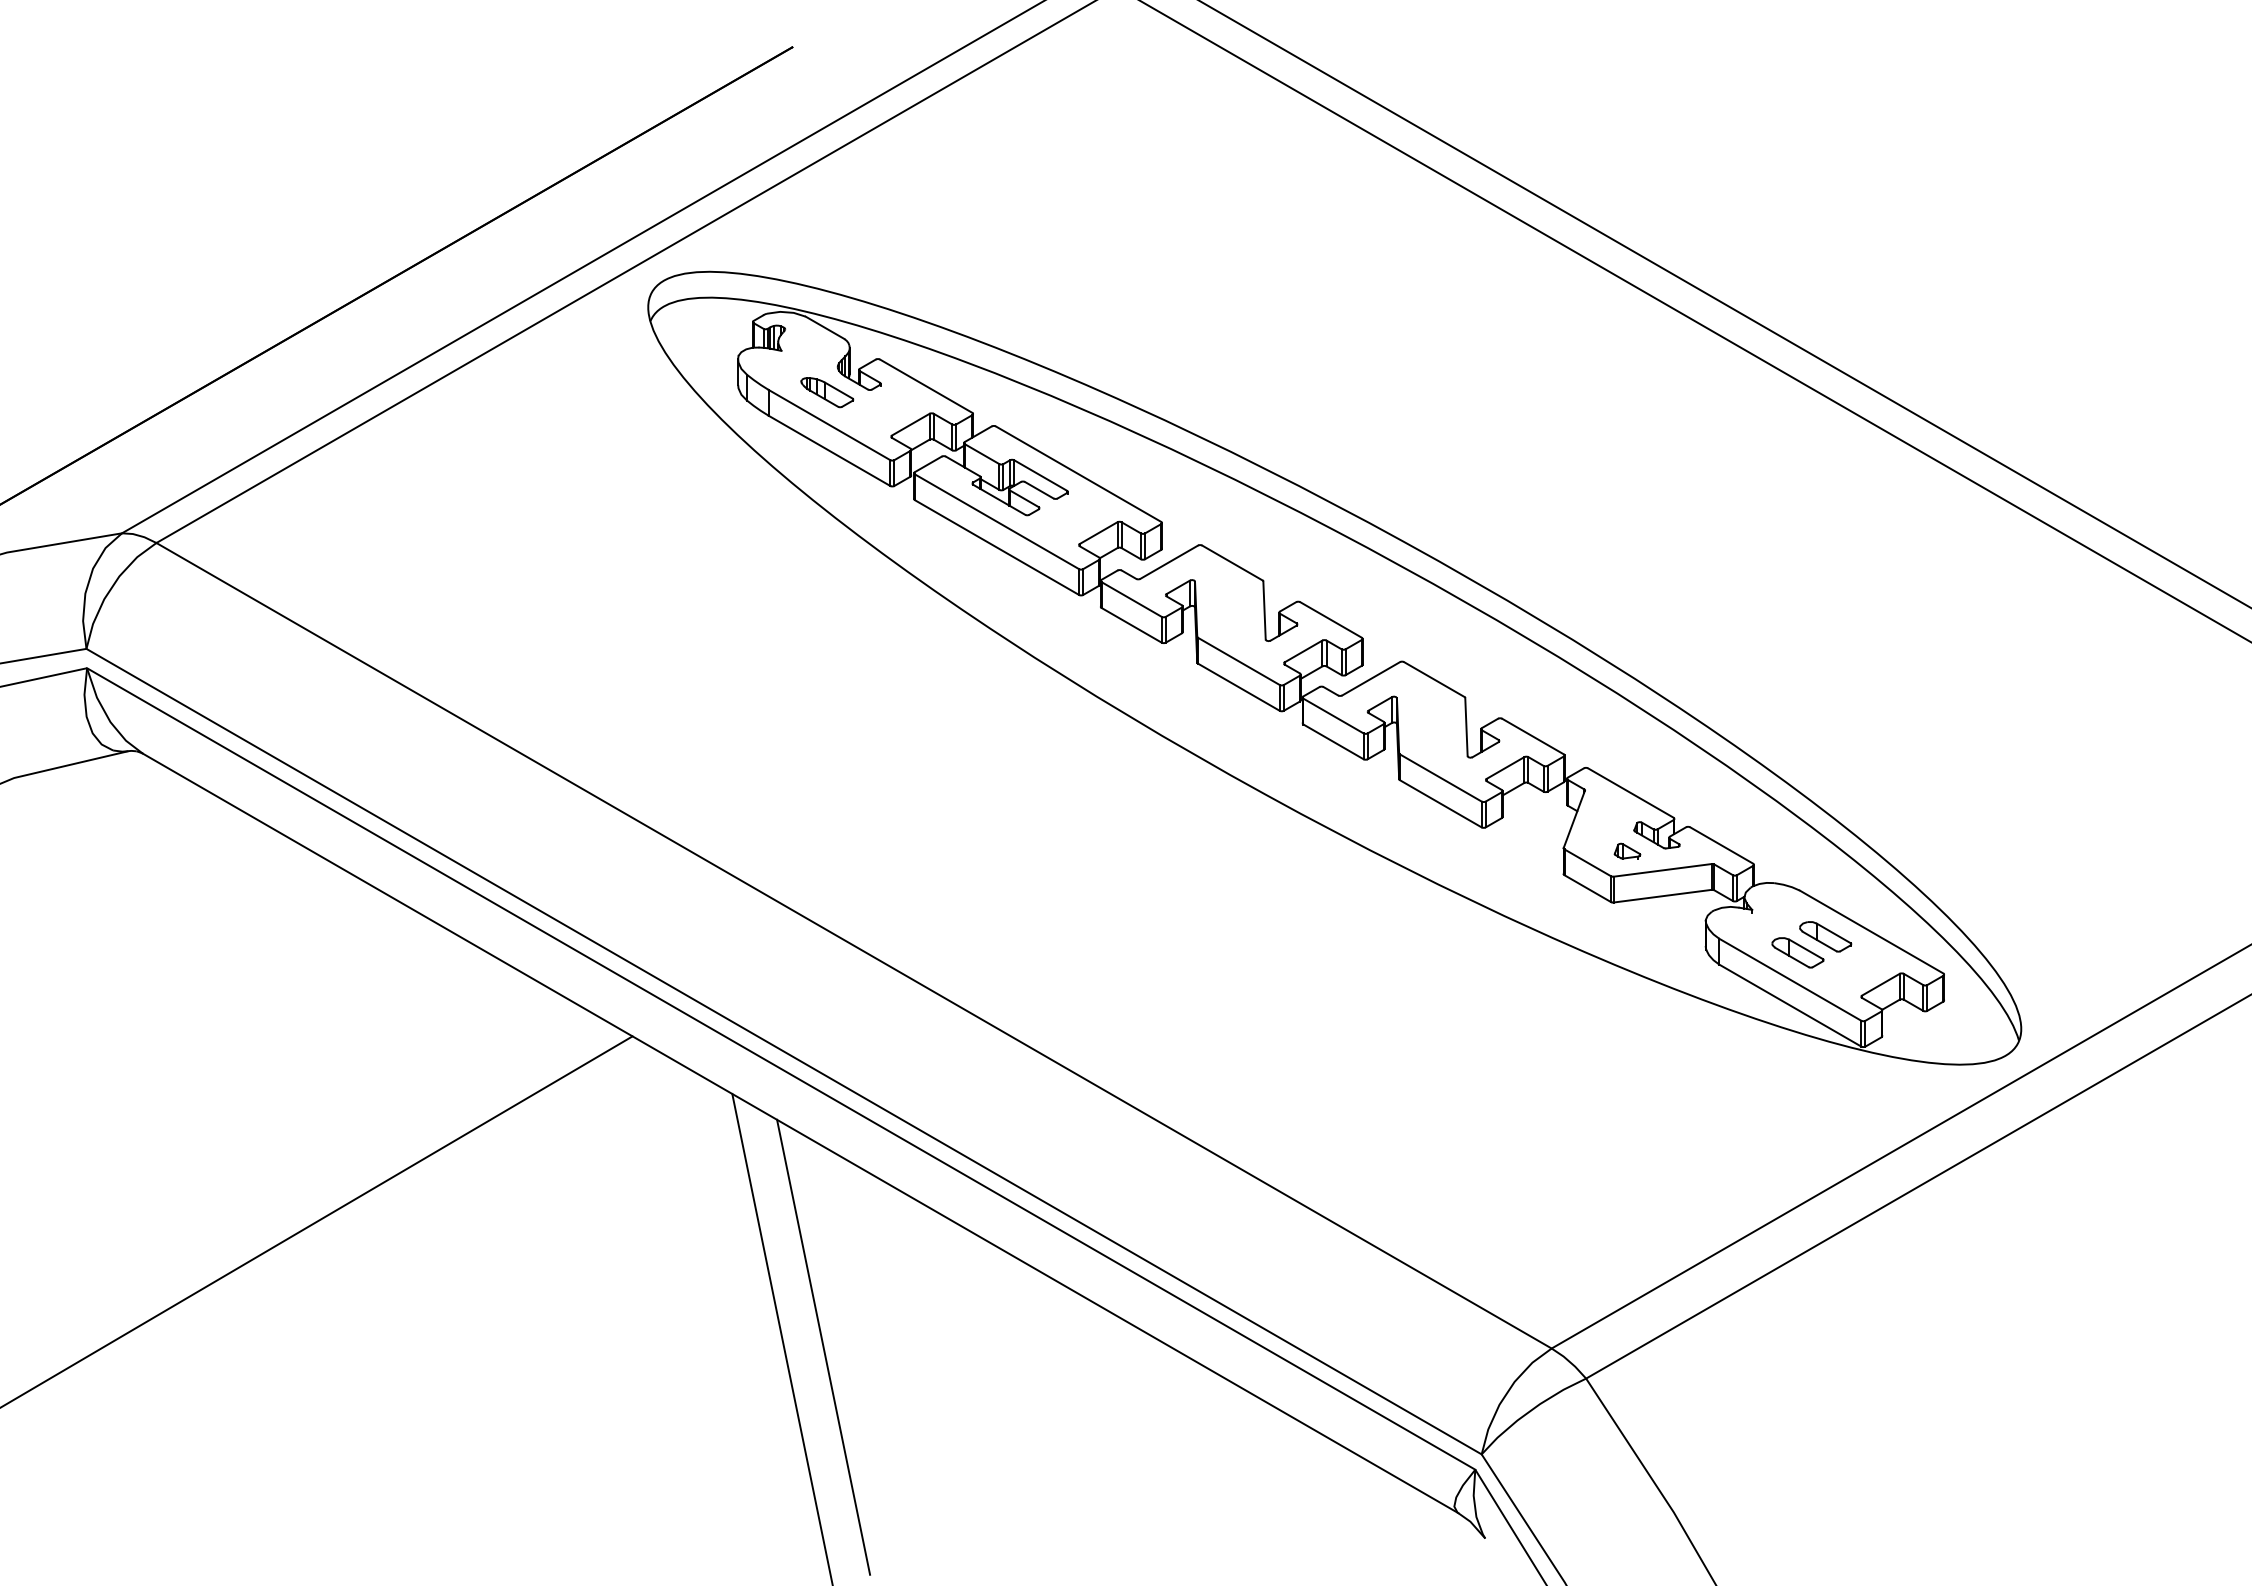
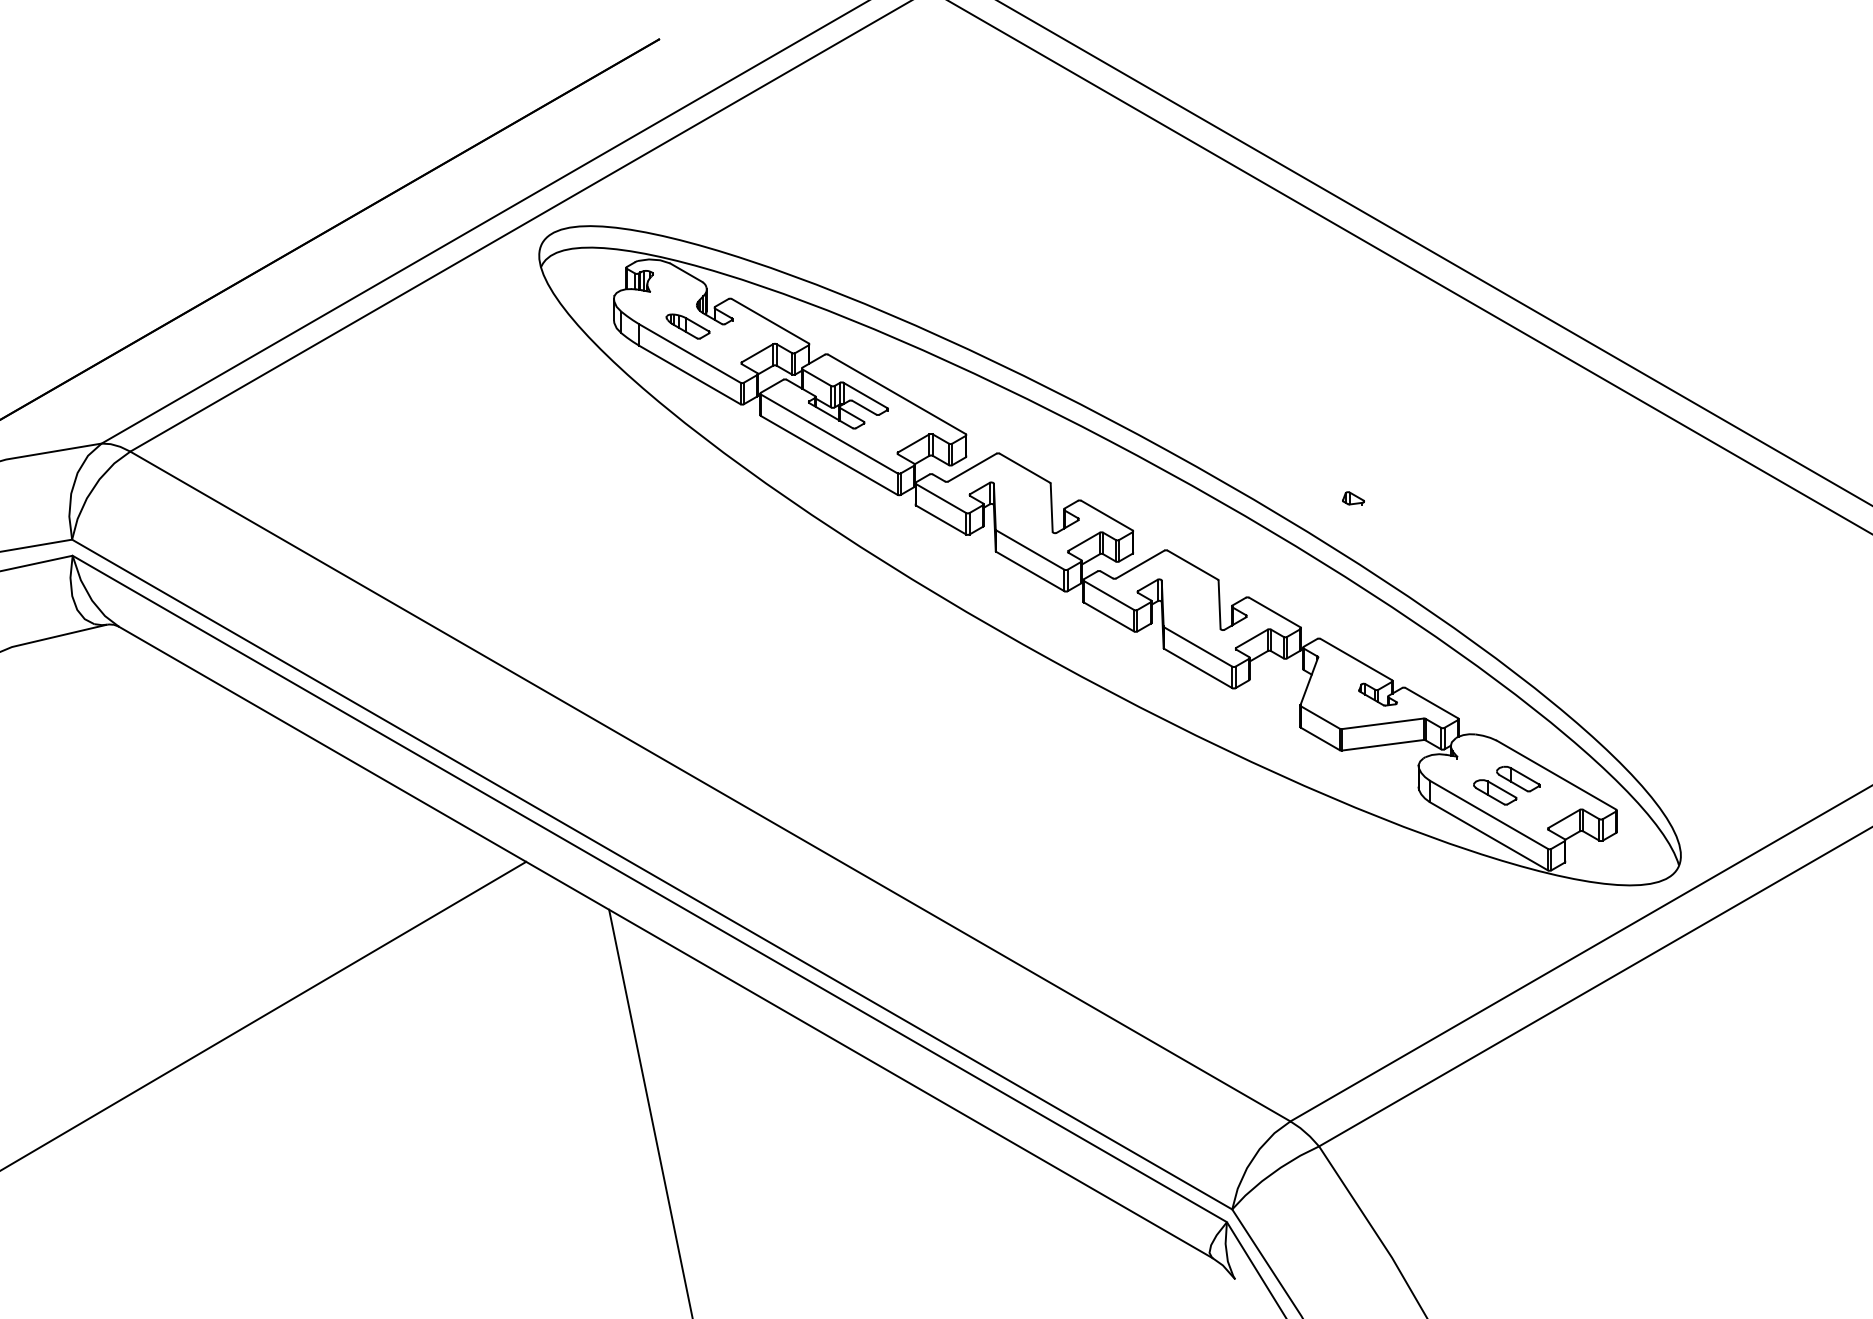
part: (1627, 850) -> (1353, 497), moved
line: (823, 1346) -> (684, 1119), removed

